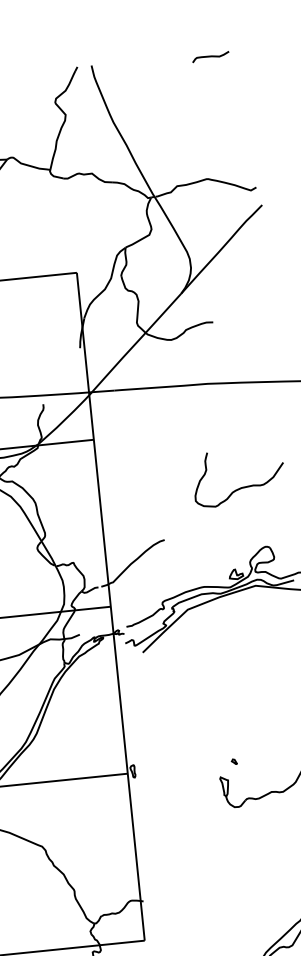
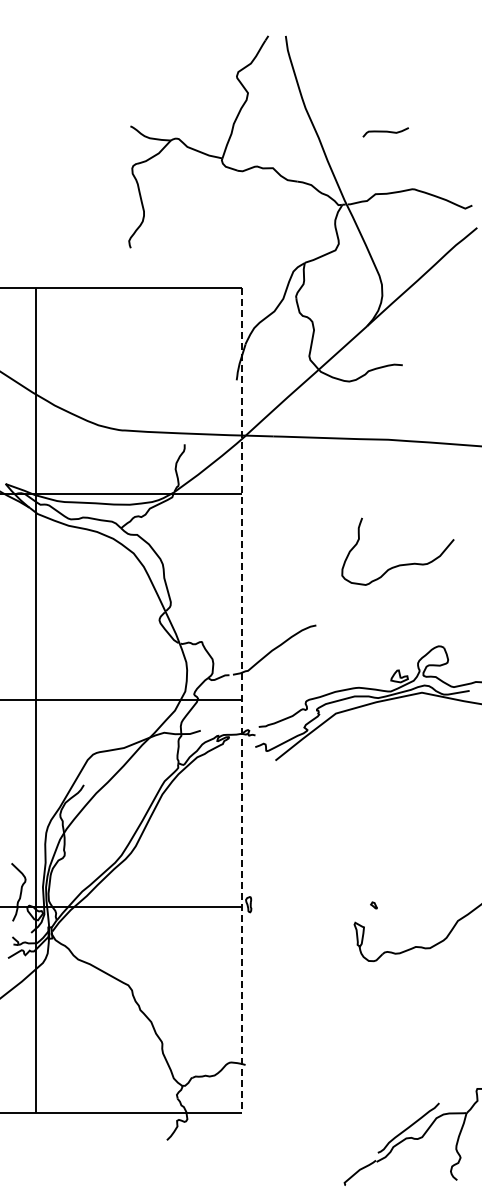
curve: (210, 57) -> (385, 132), moved
curve: (240, 487) -> (398, 564), moved
line: (111, 606) -> (242, 700), solid -> dashed

